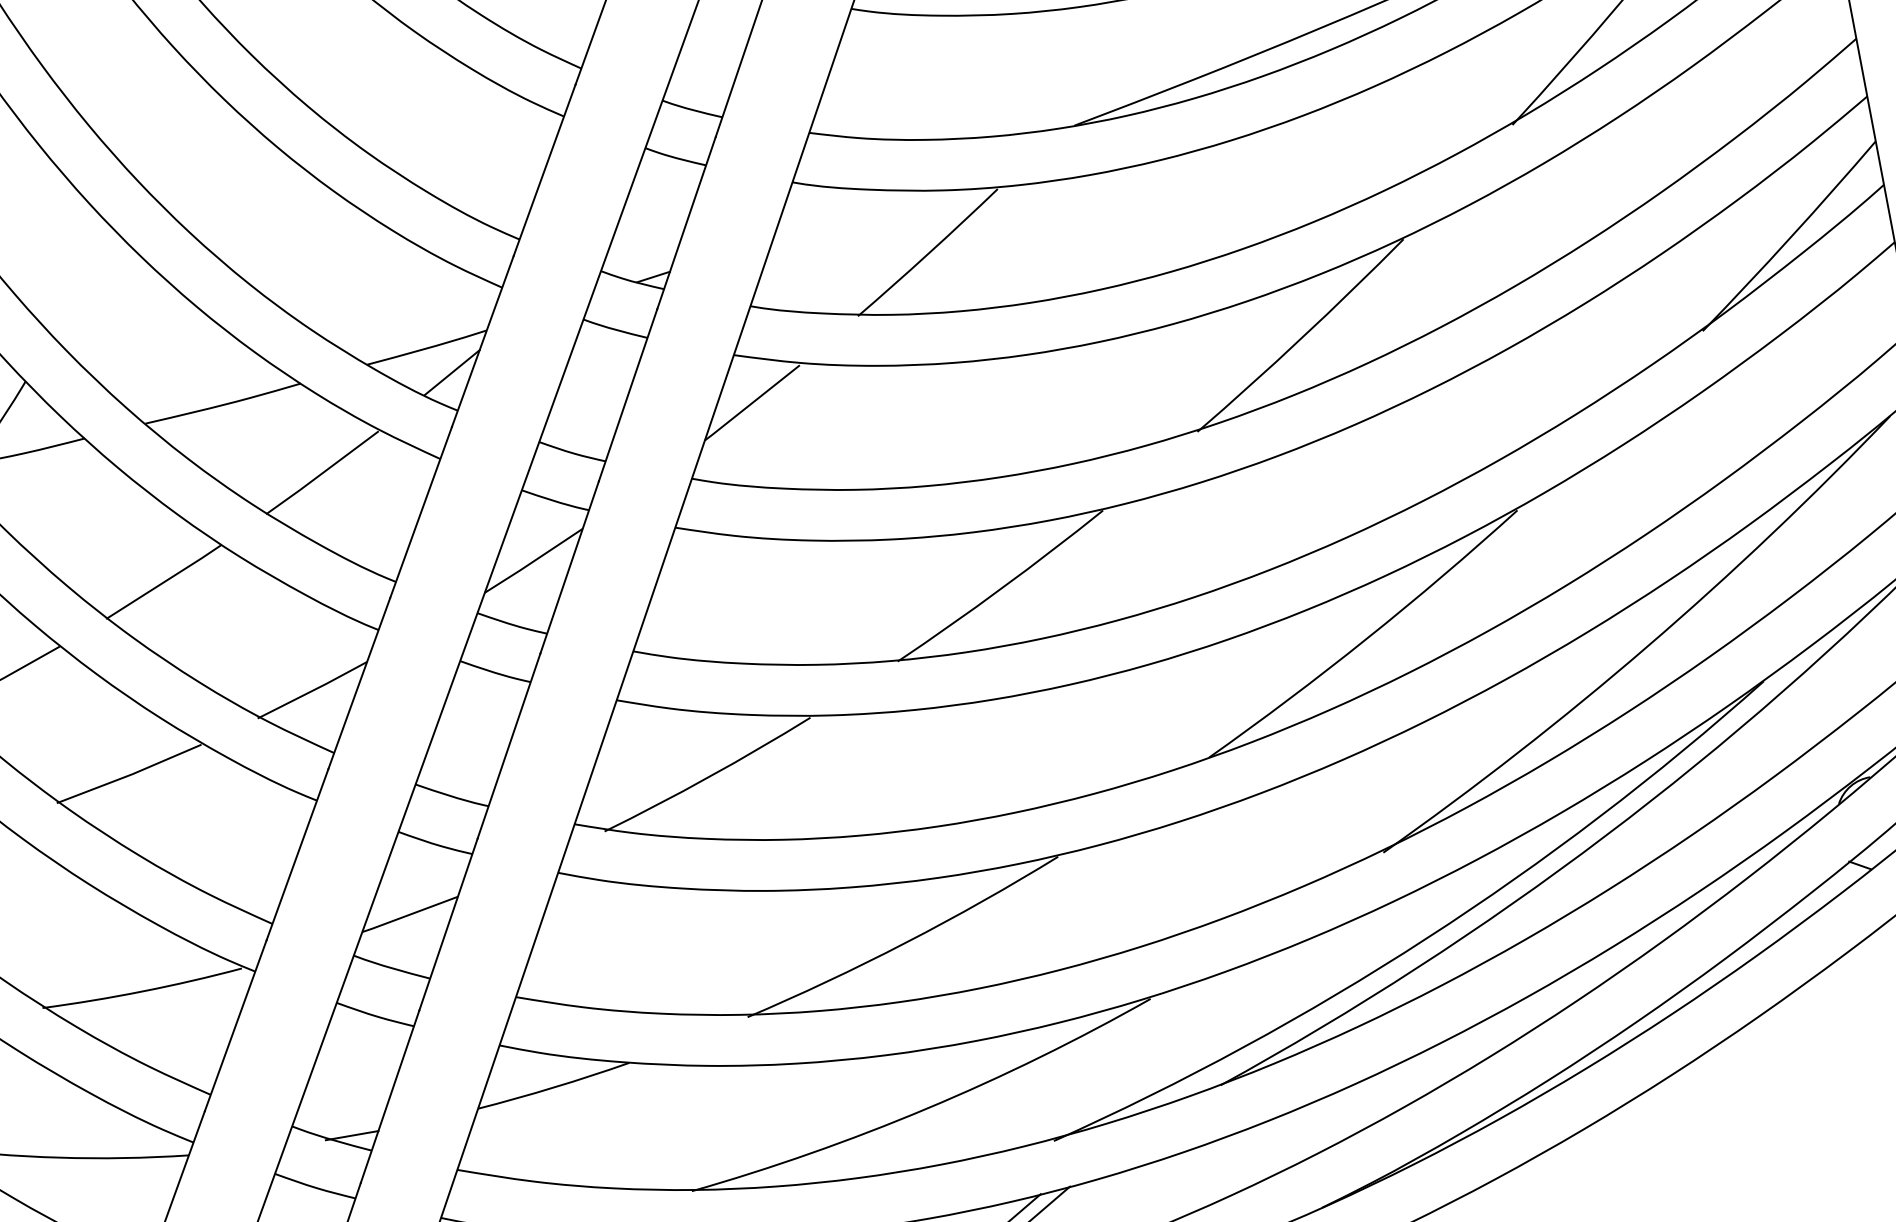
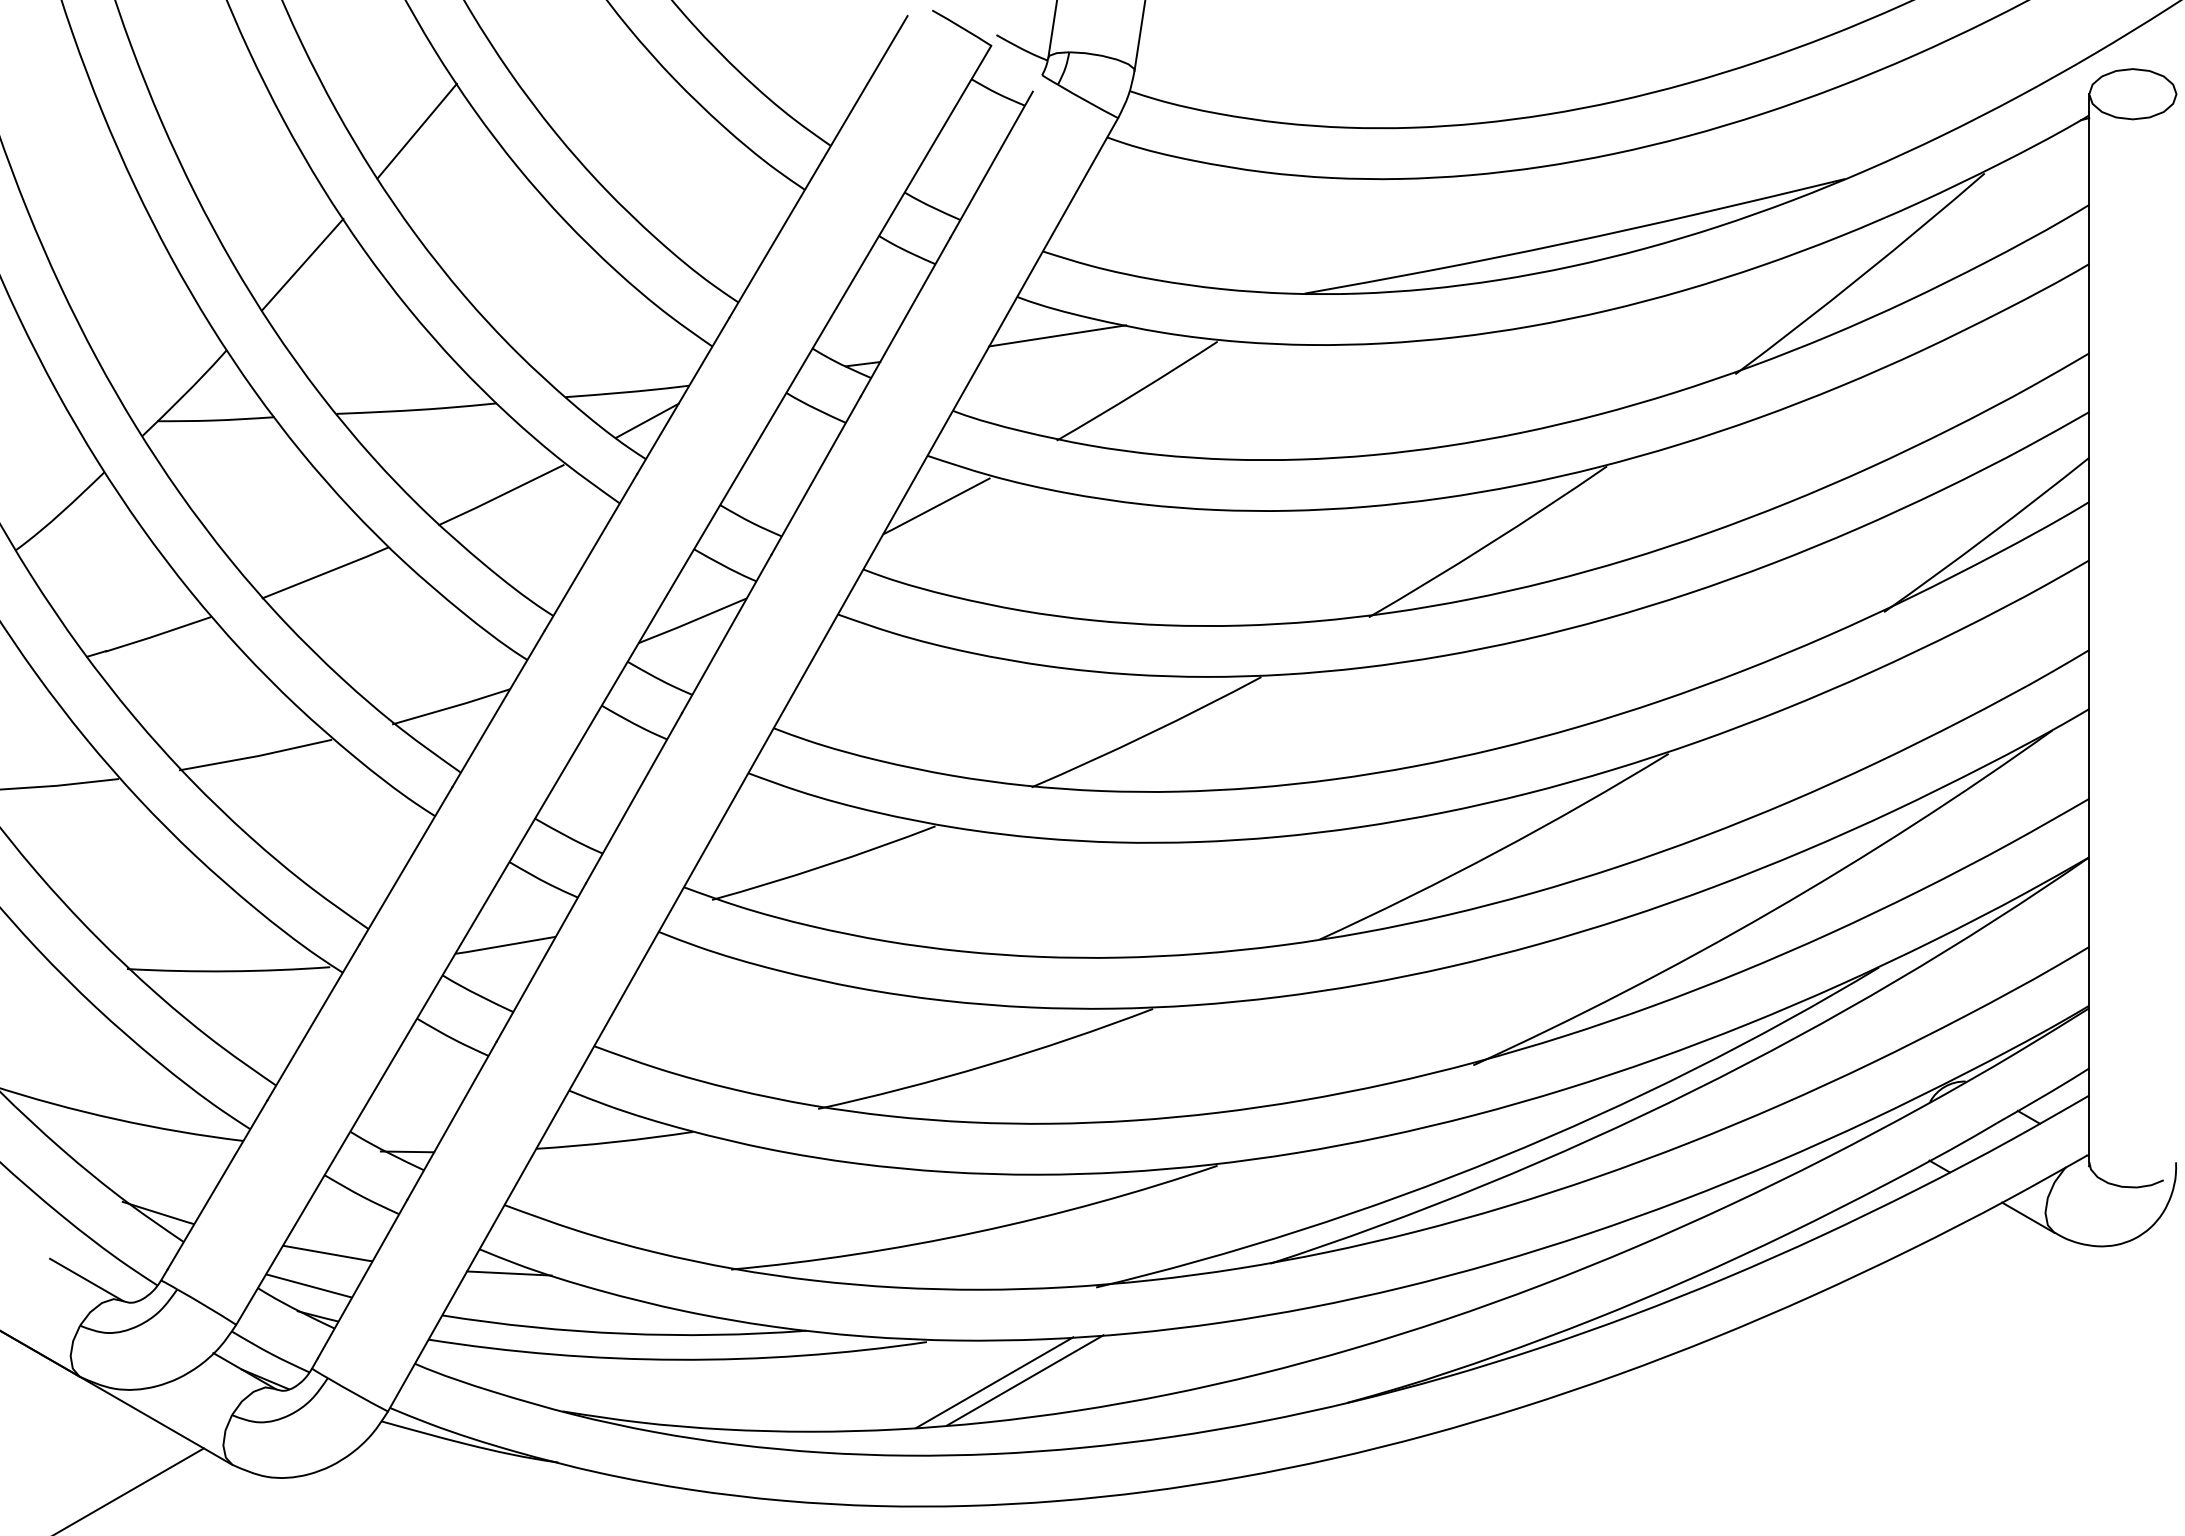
line: (171, 130) -> (416, 130), added
line: (839, 212) -> (1057, 335), added
line: (84, 283) -> (302, 264), added

